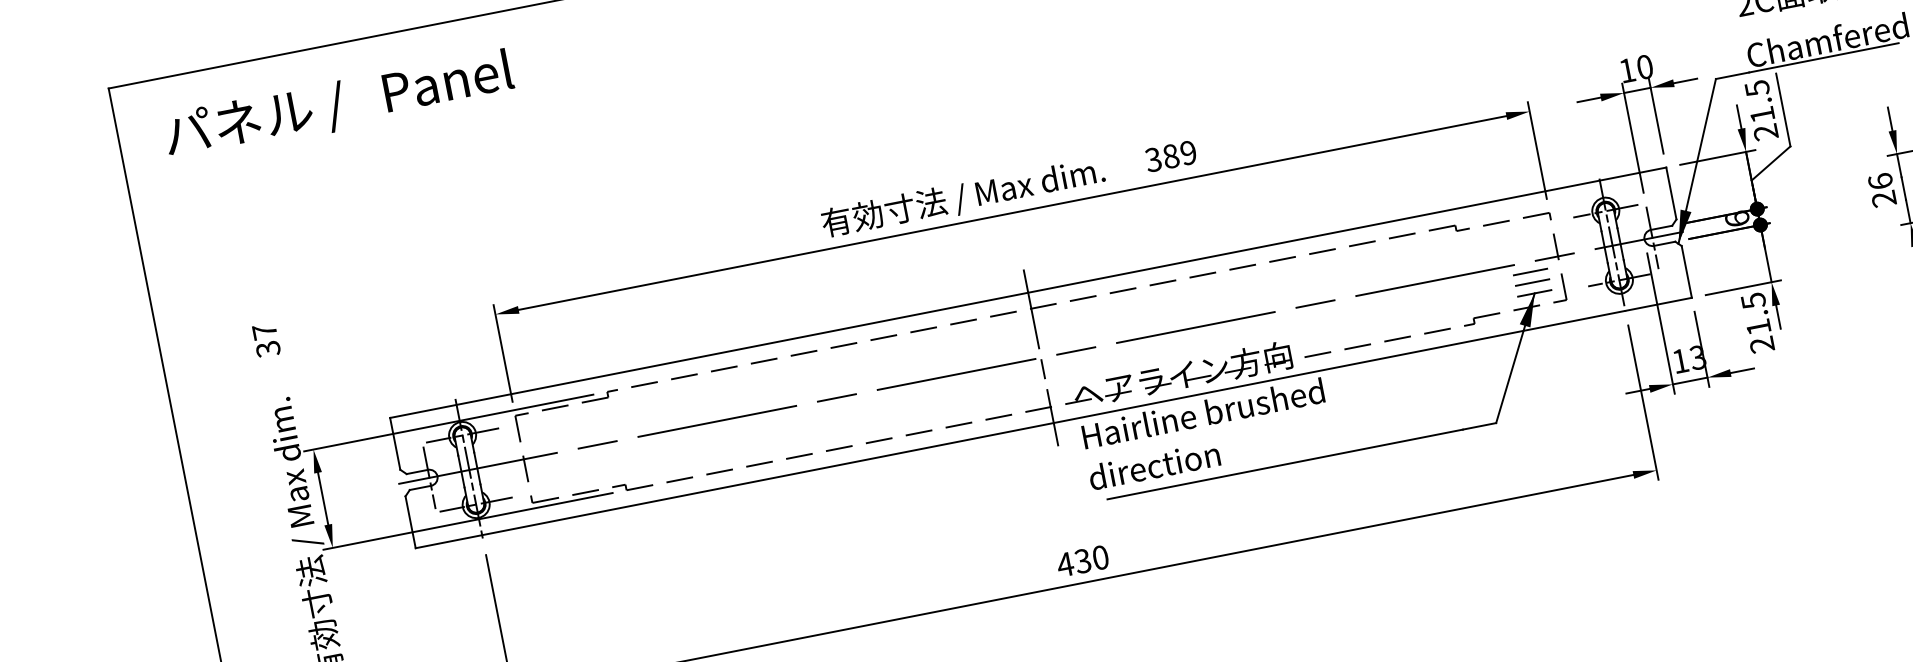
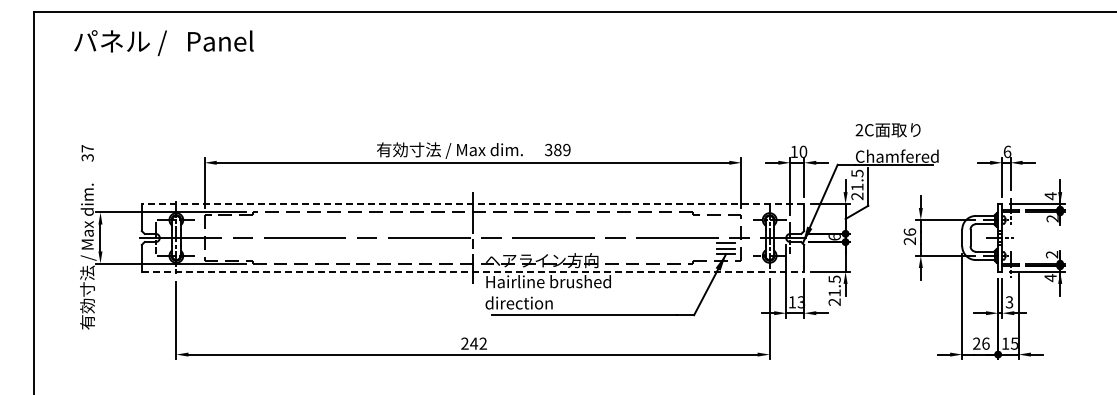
text: (338, 106) -> (163, 43), moved
line: (1027, 293) -> (472, 204), solid -> dashed
line: (1054, 422) -> (473, 271), solid -> dashed
text: (1081, 560) -> (473, 343), 430 -> 242

